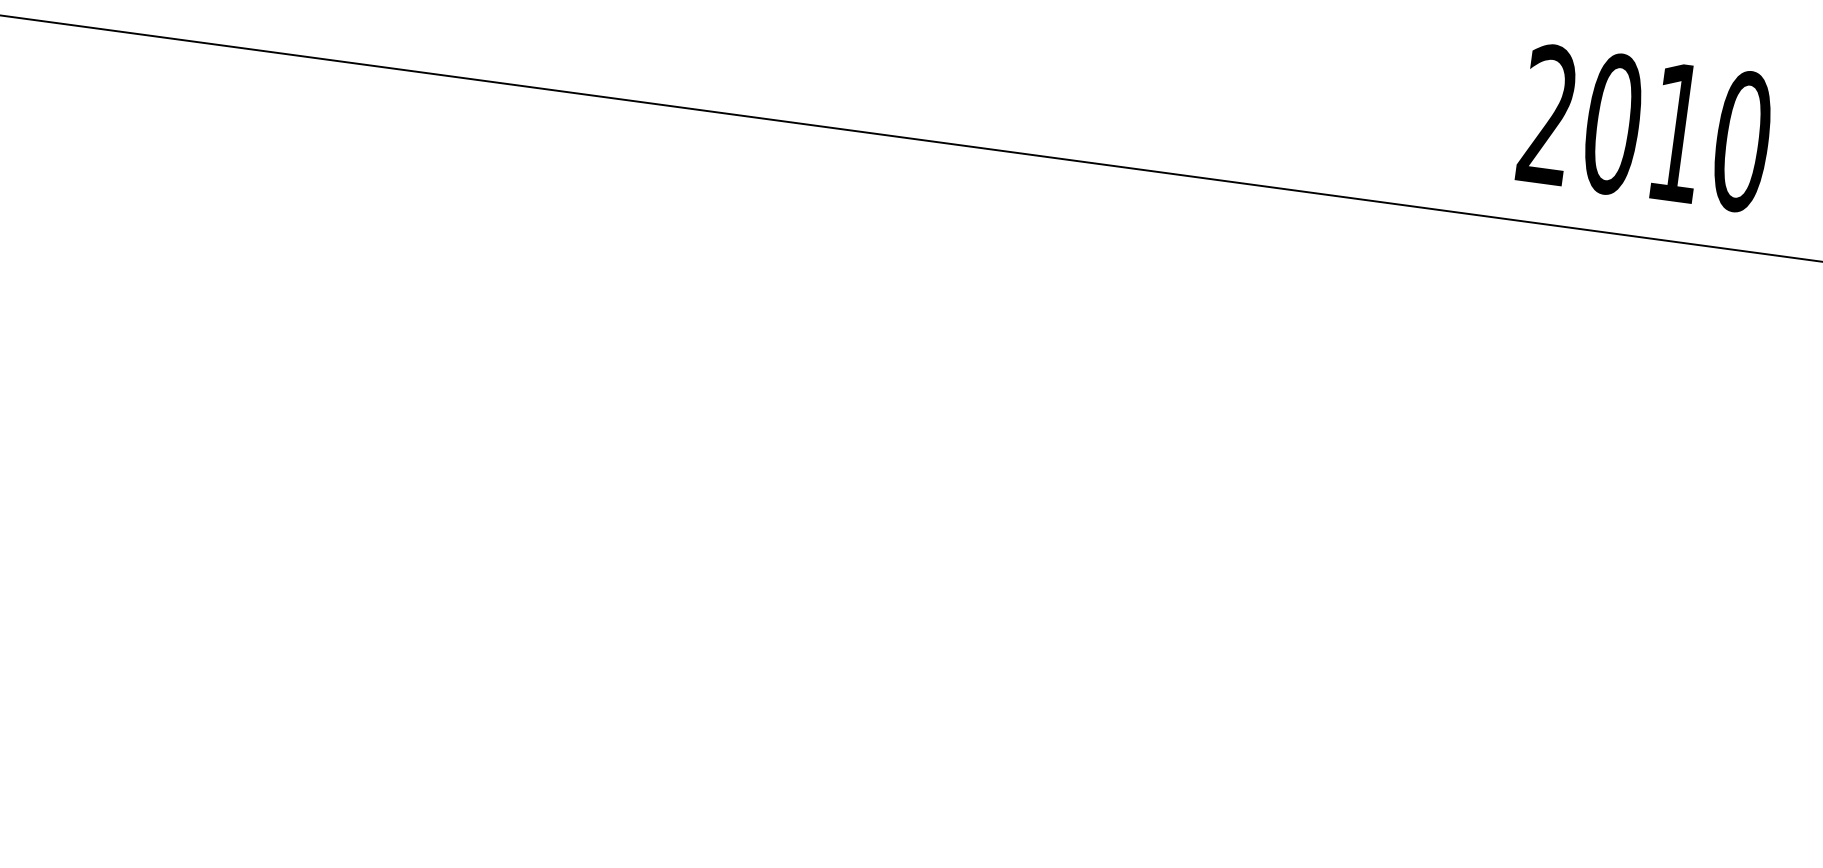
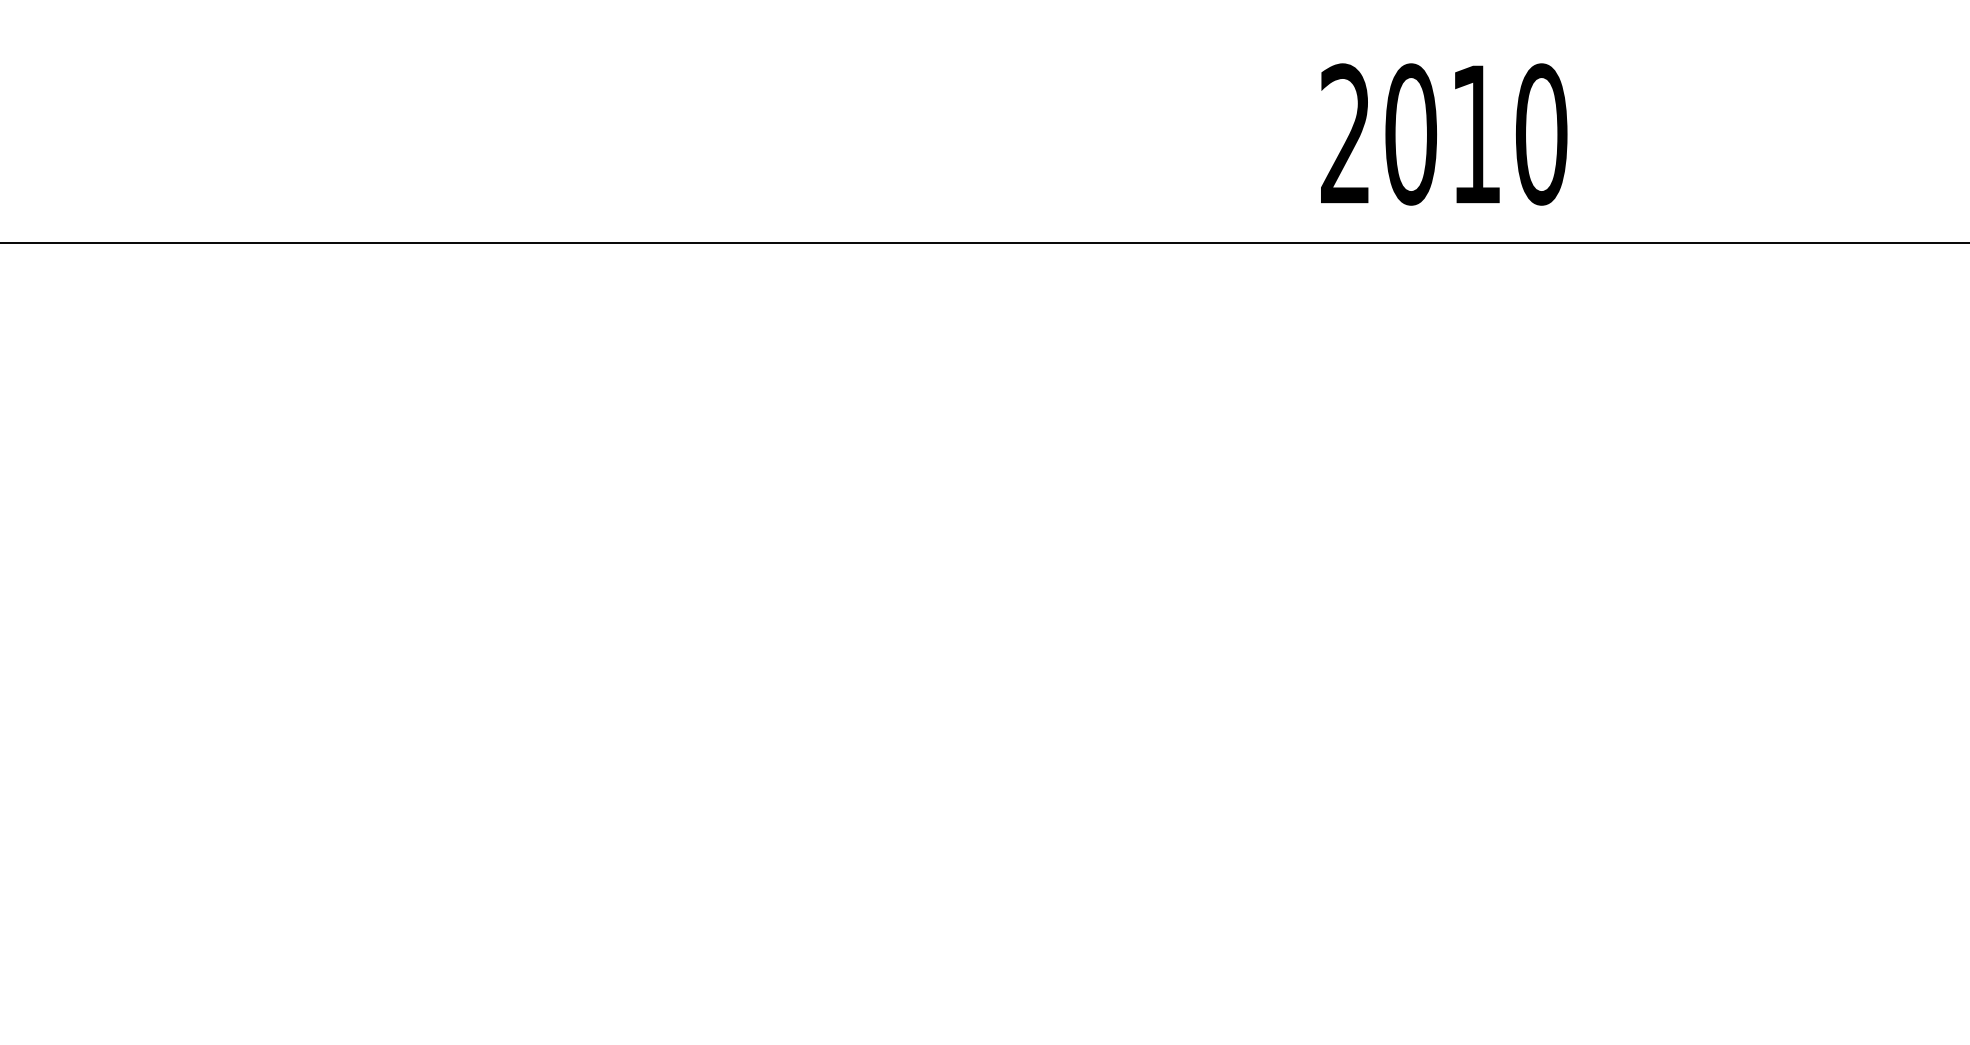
text: (1646, 128) -> (1444, 134), moved

